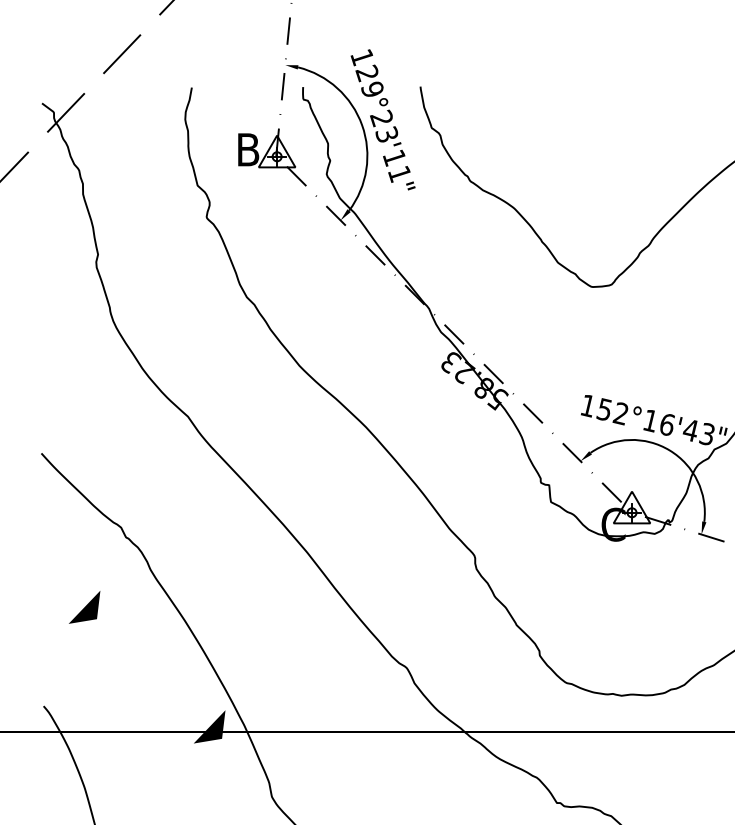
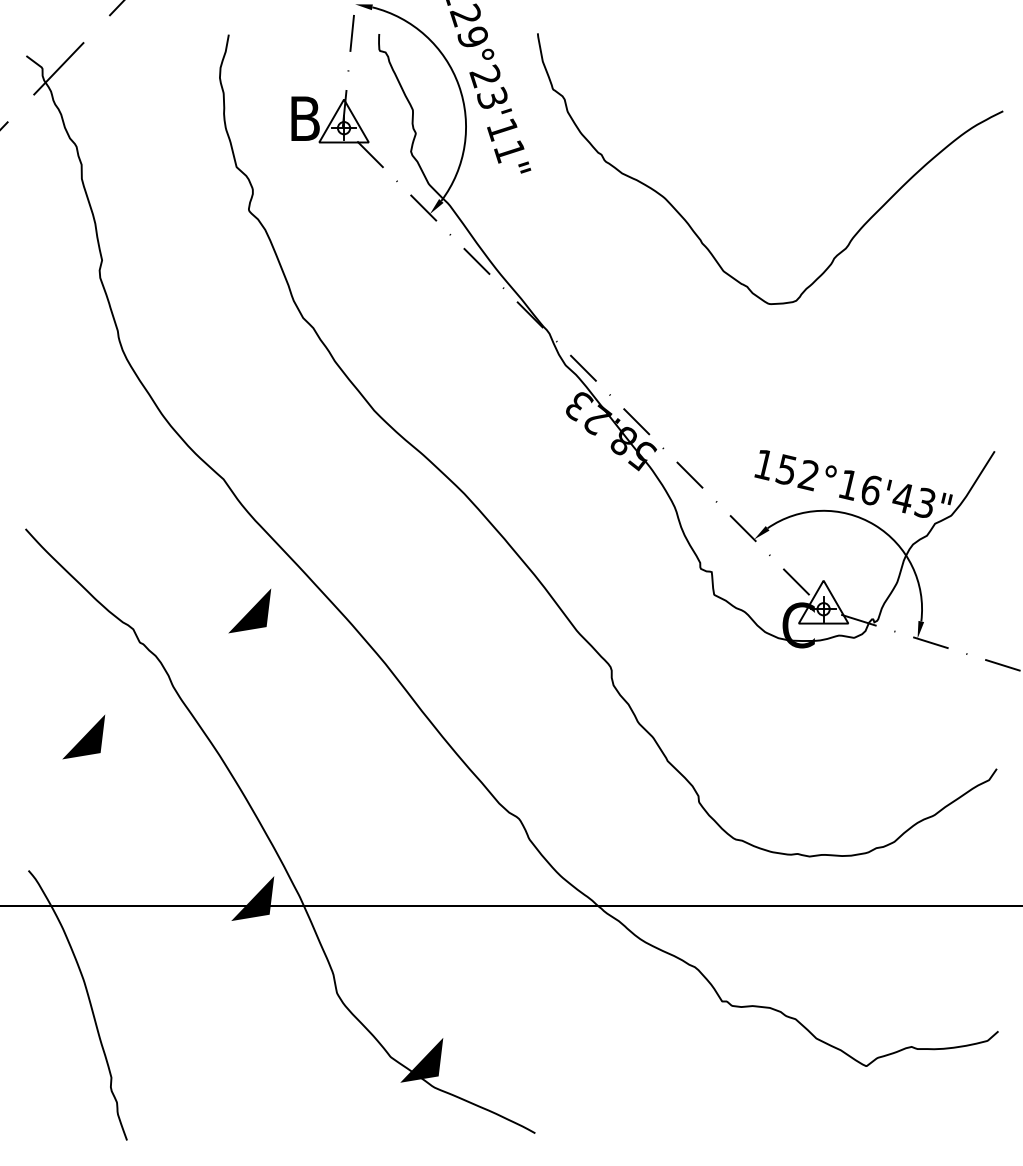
part: (207, 514) -> (249, 611), added

